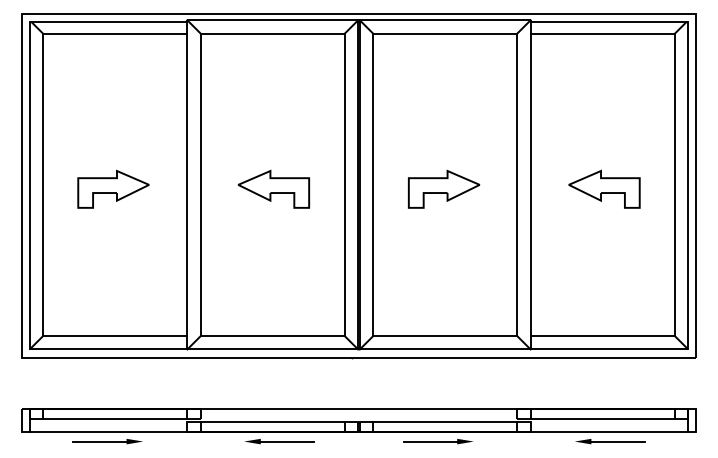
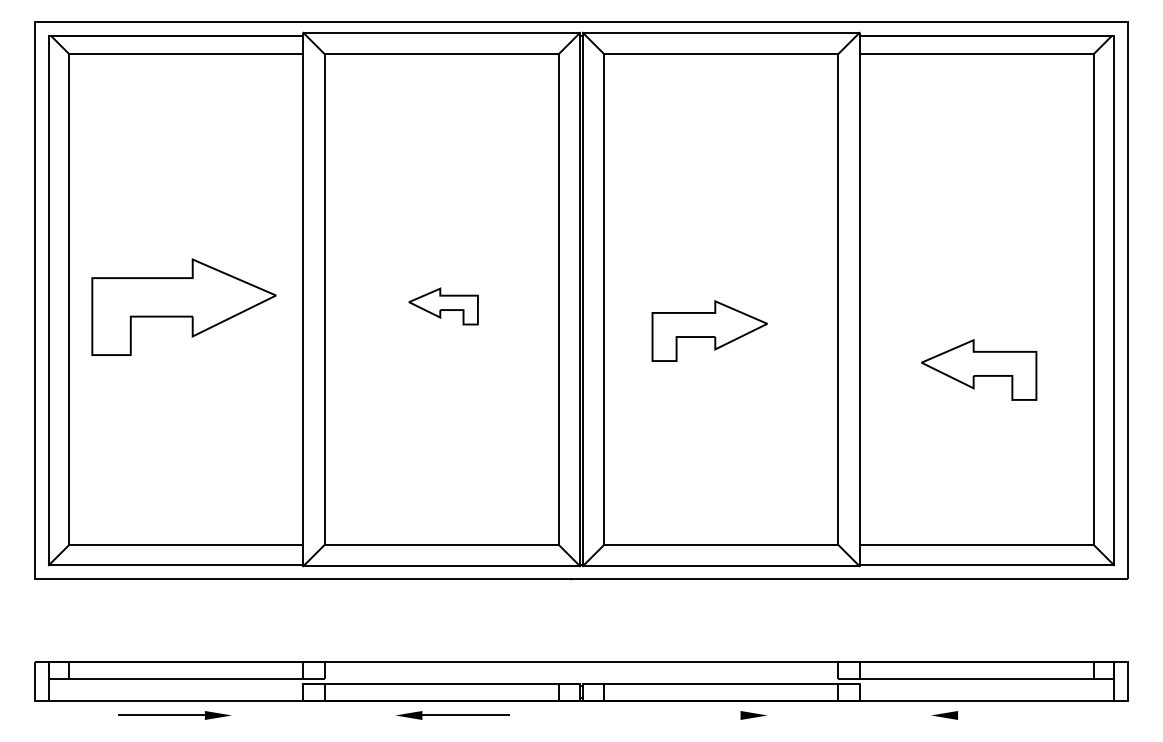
part: (113, 188) -> (183, 305), size x1.6
part: (273, 188) -> (442, 305), size x0.6
part: (444, 188) -> (710, 329), moved
part: (604, 188) -> (979, 368), moved
line: (430, 441) -> (697, 715), removed
line: (617, 441) -> (1000, 715), removed

